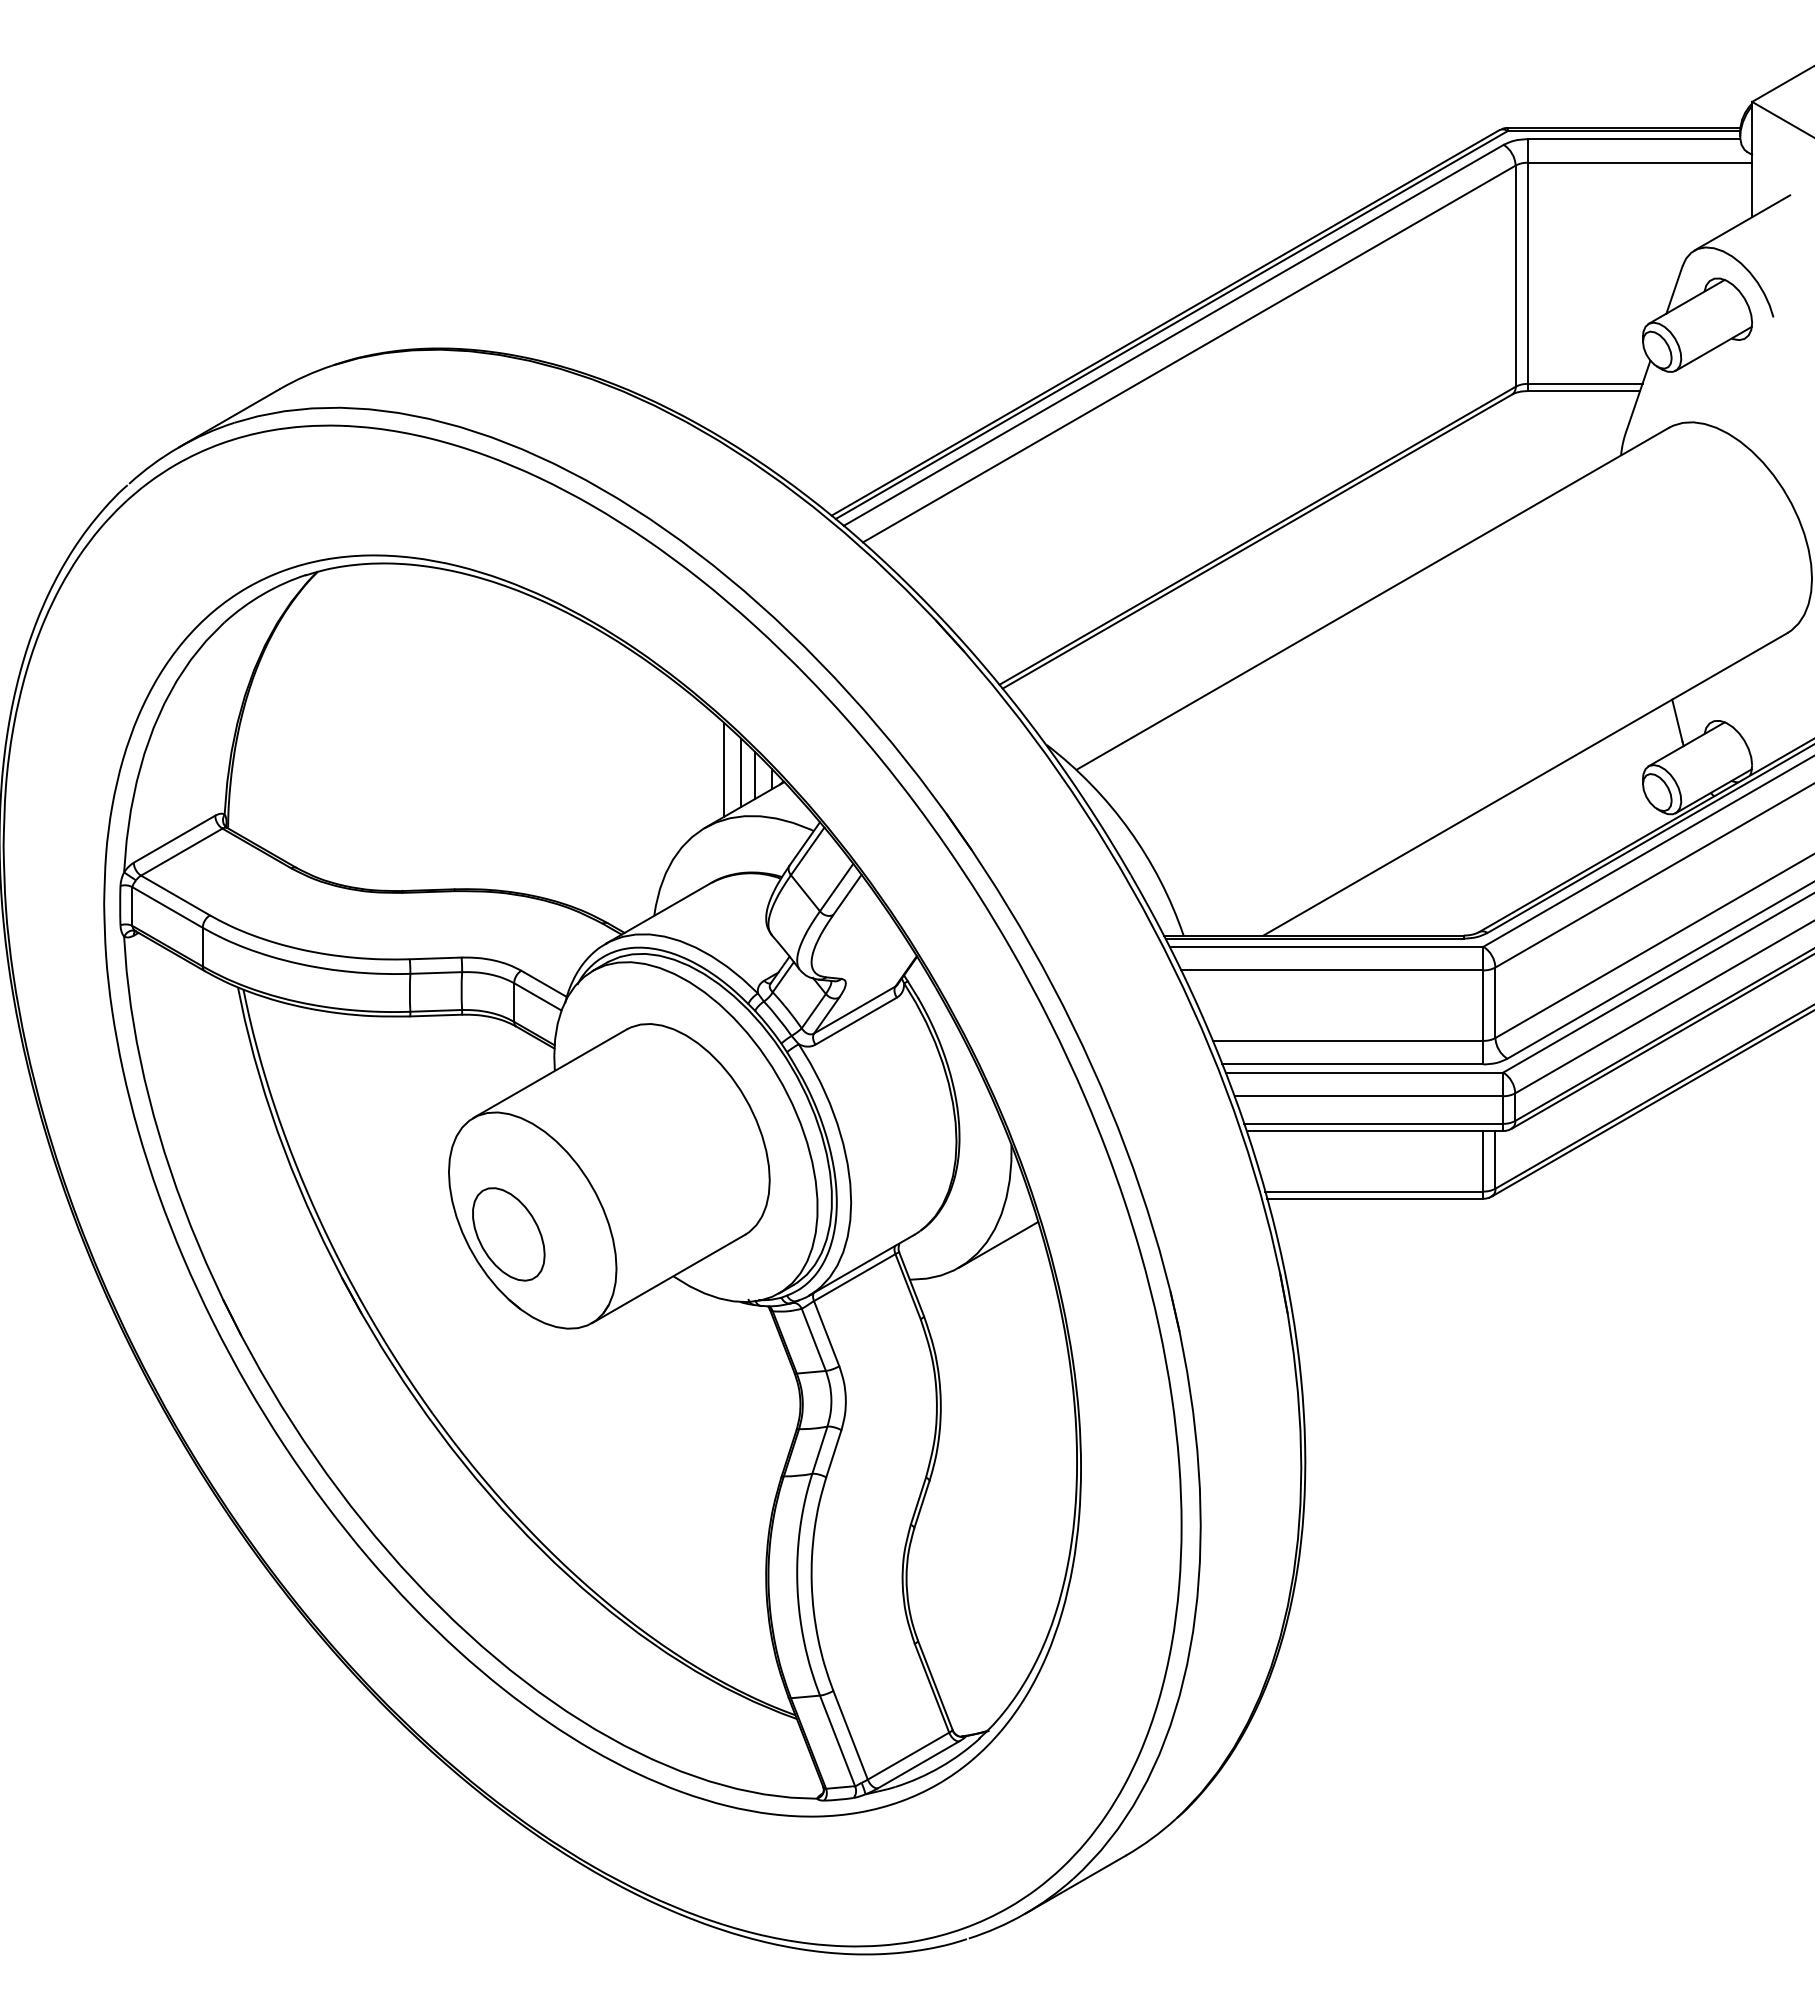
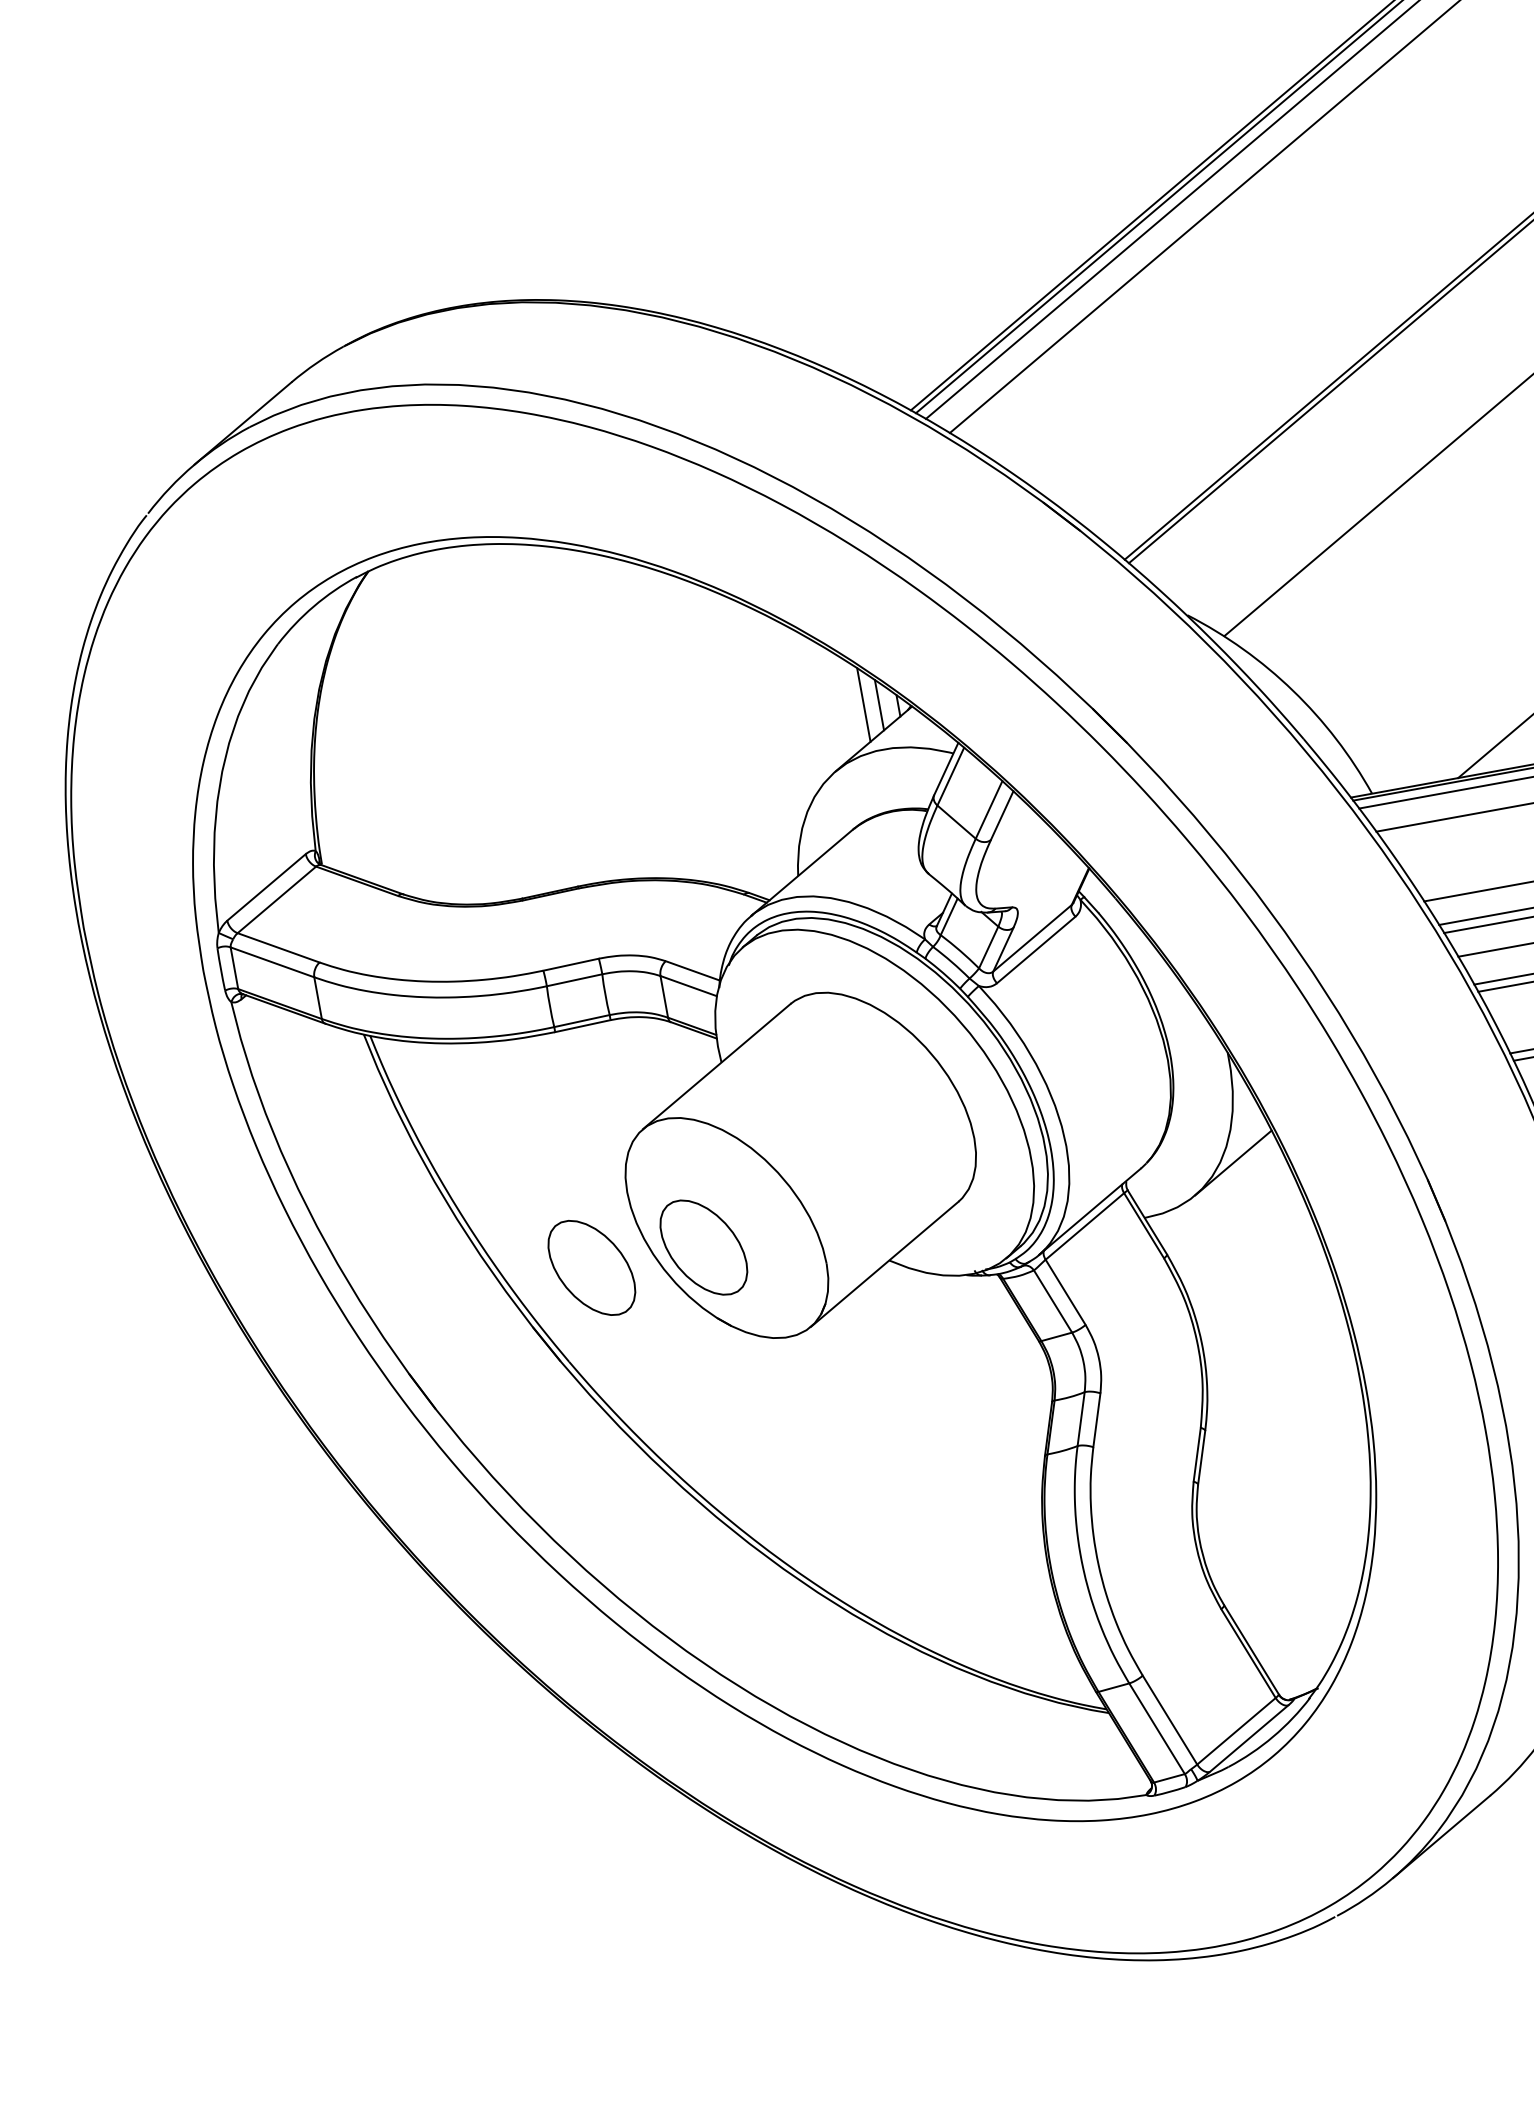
line: (724, 769) -> (845, 704), removed
part: (404, 1234) -> (591, 1268), added

